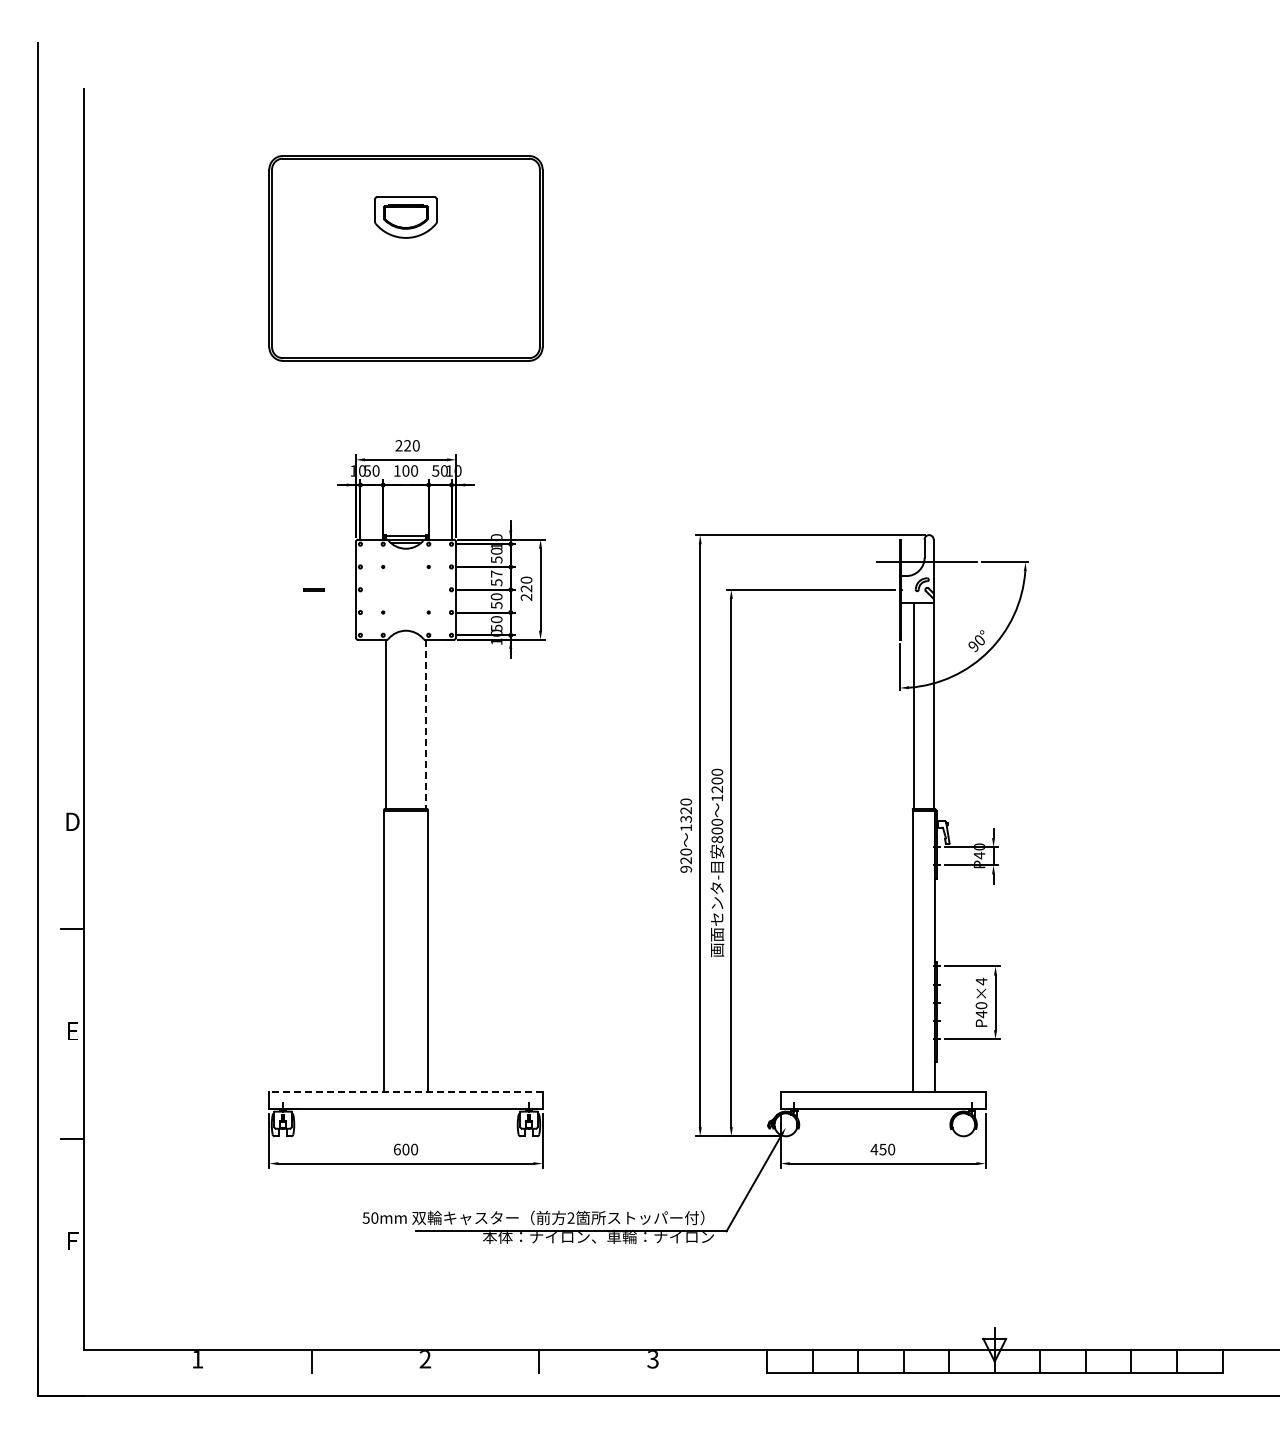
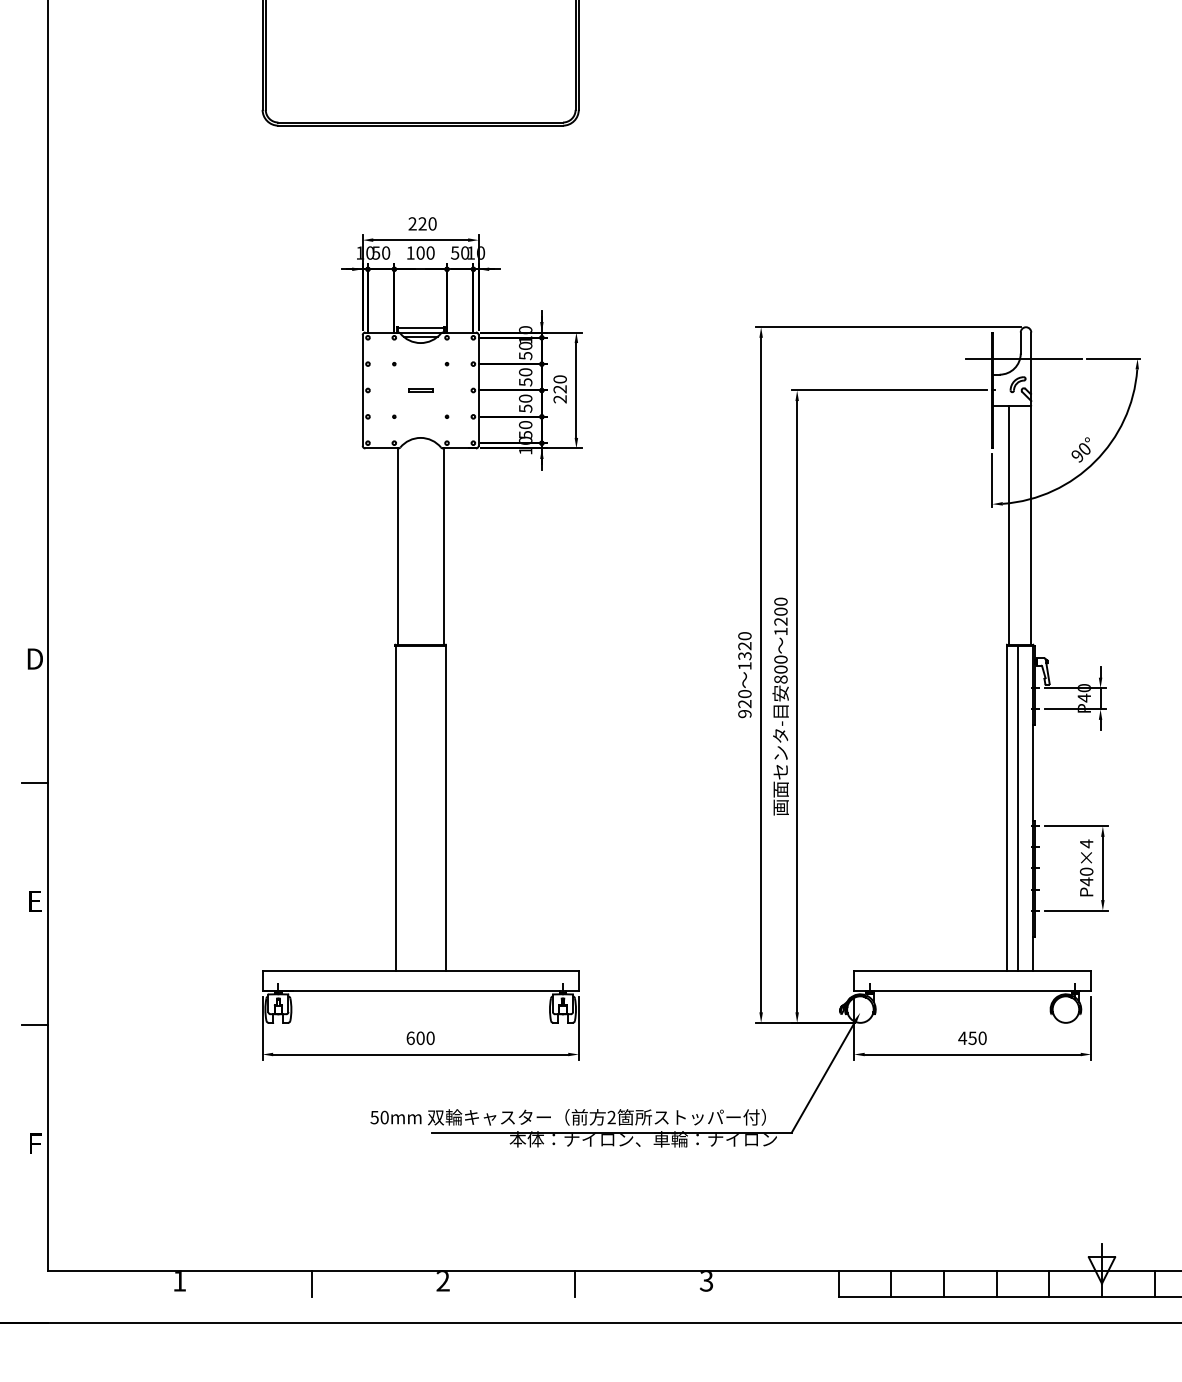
text: (496, 573) -> (525, 371), 57 -> 50
line: (313, 589) -> (420, 390), moved
line: (425, 724) -> (443, 546), dashed -> solid
line: (921, 950) -> (1017, 807), added
line: (405, 1091) -> (420, 971), dashed -> solid

